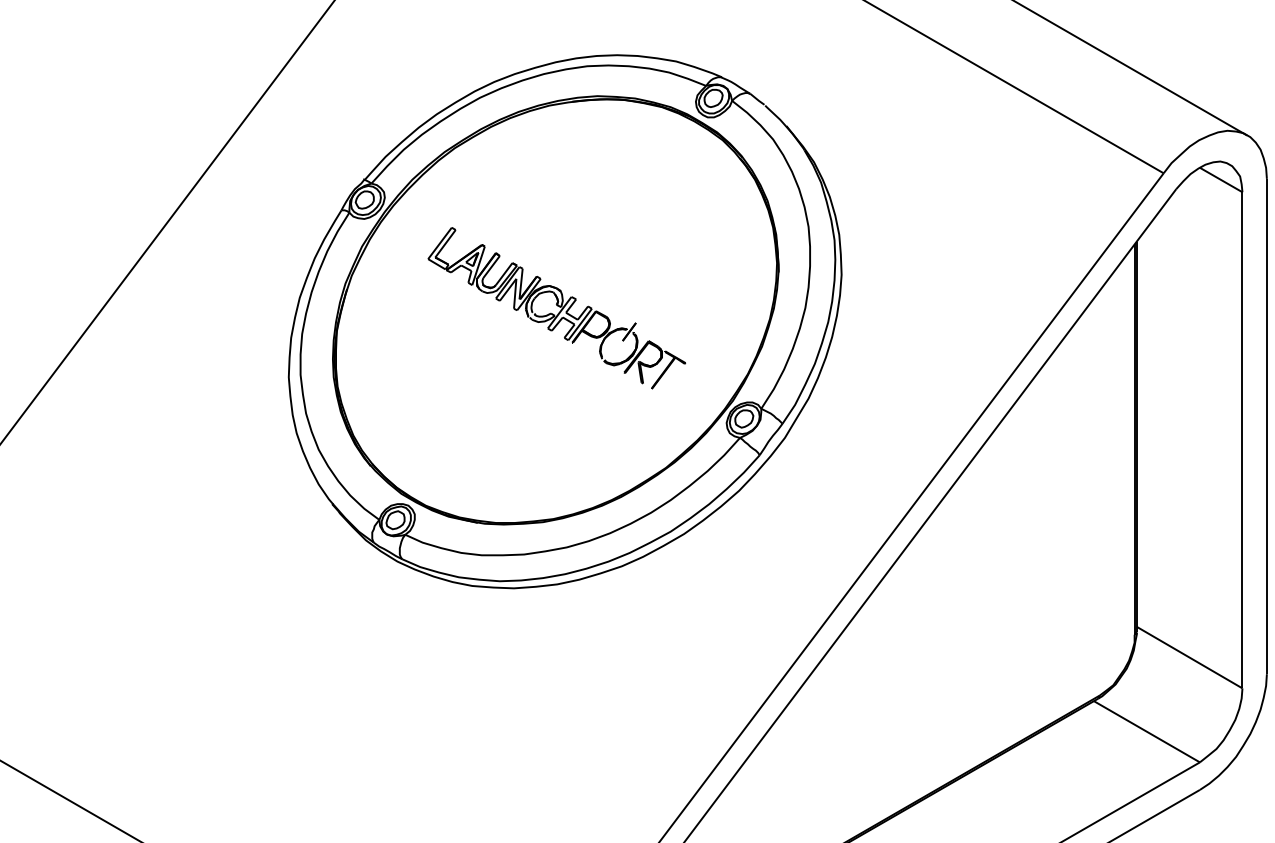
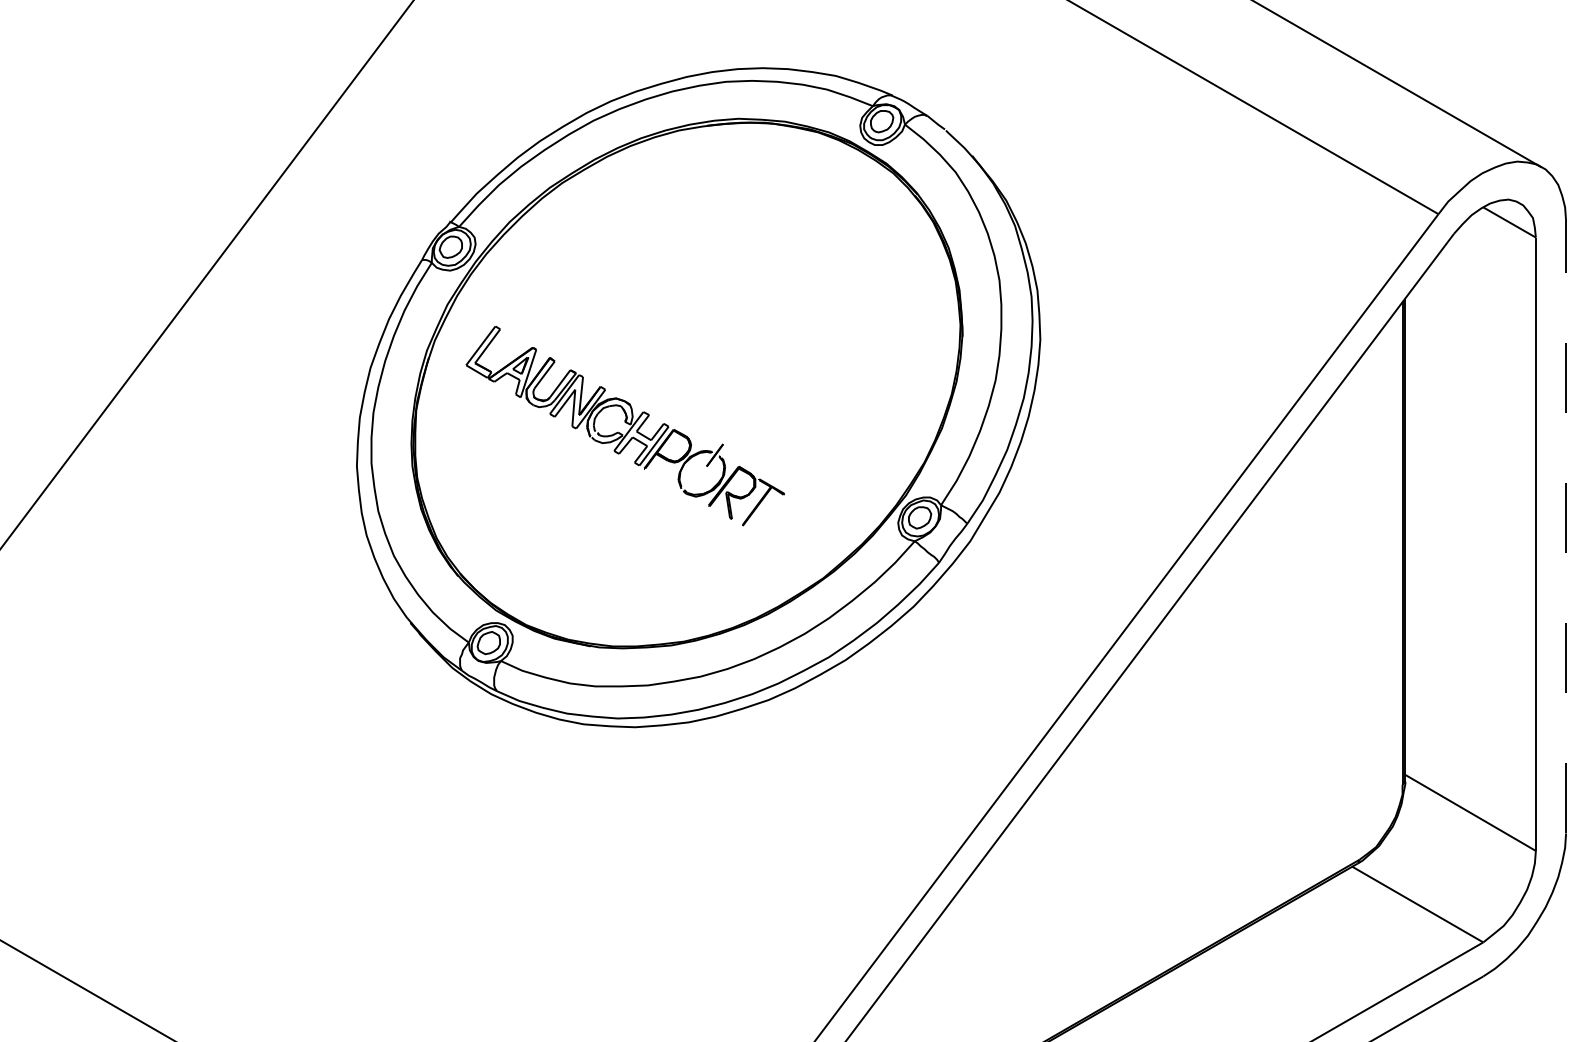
part: (556, 307) -> (624, 425), moved
line: (1267, 425) -> (1566, 526), solid -> dashed

